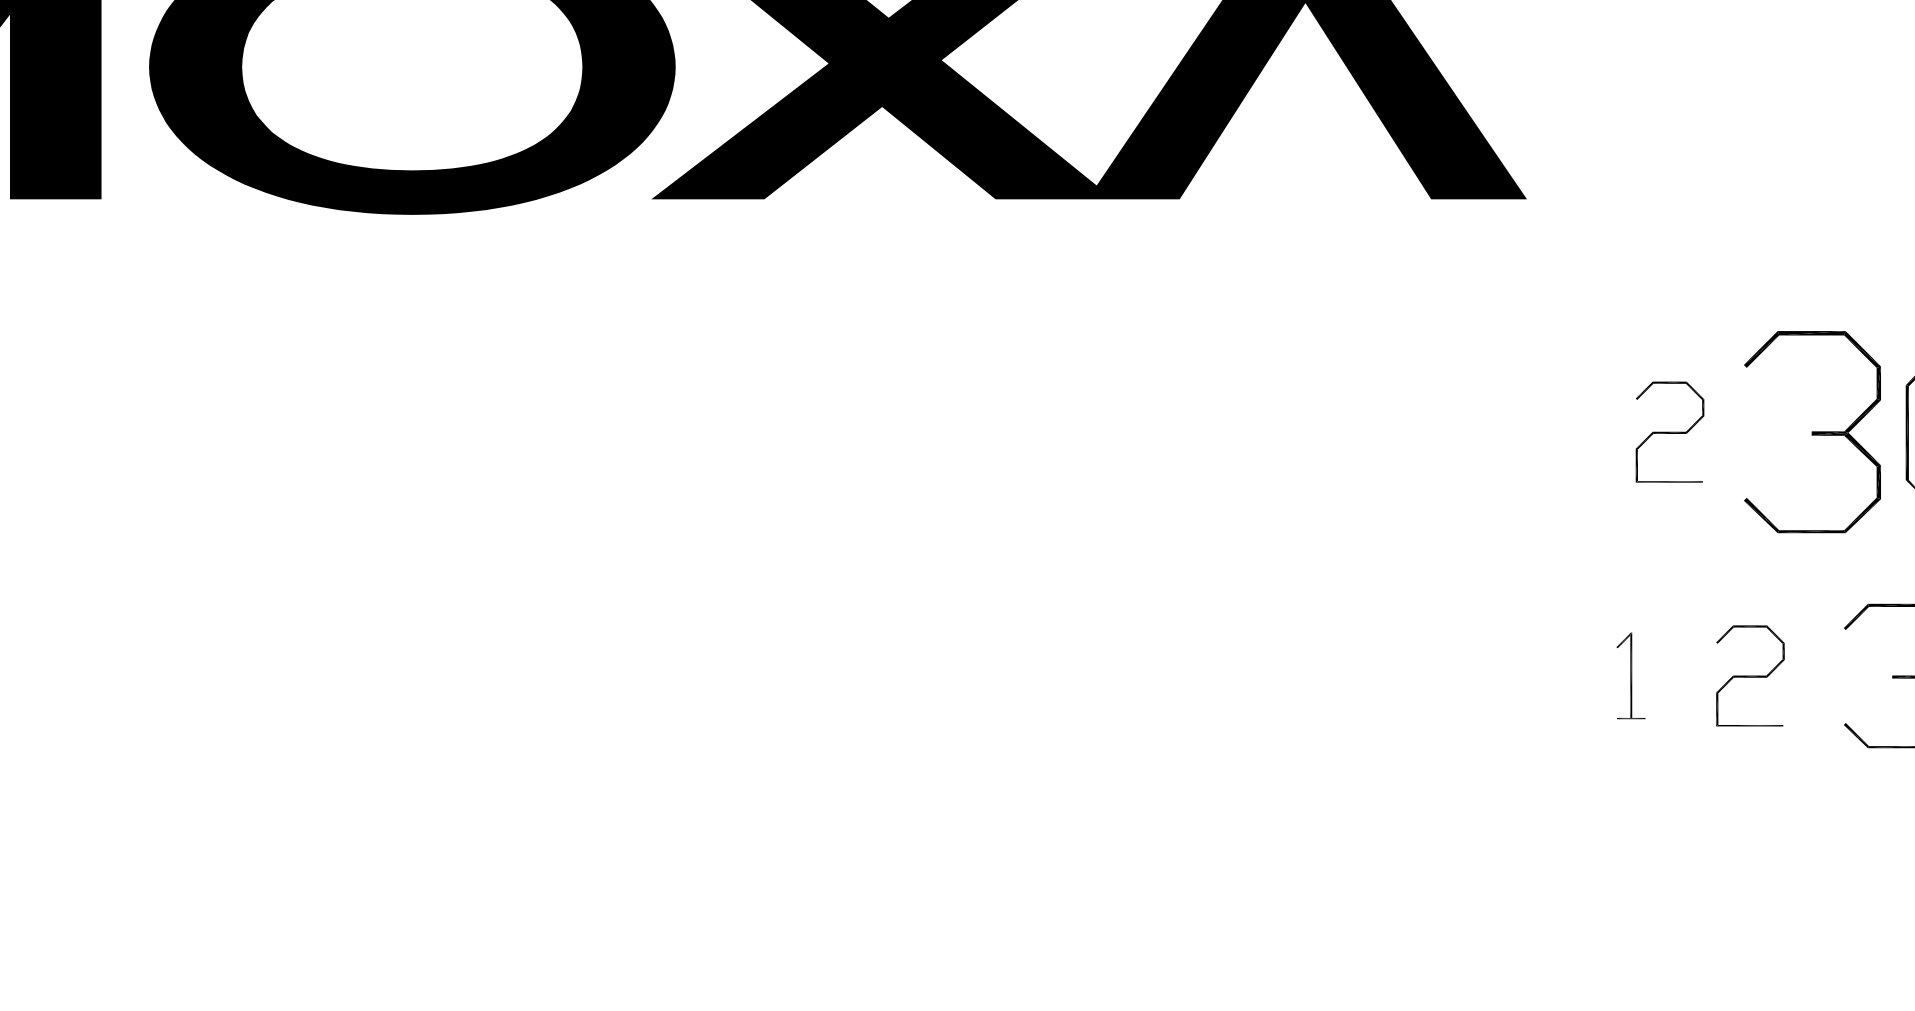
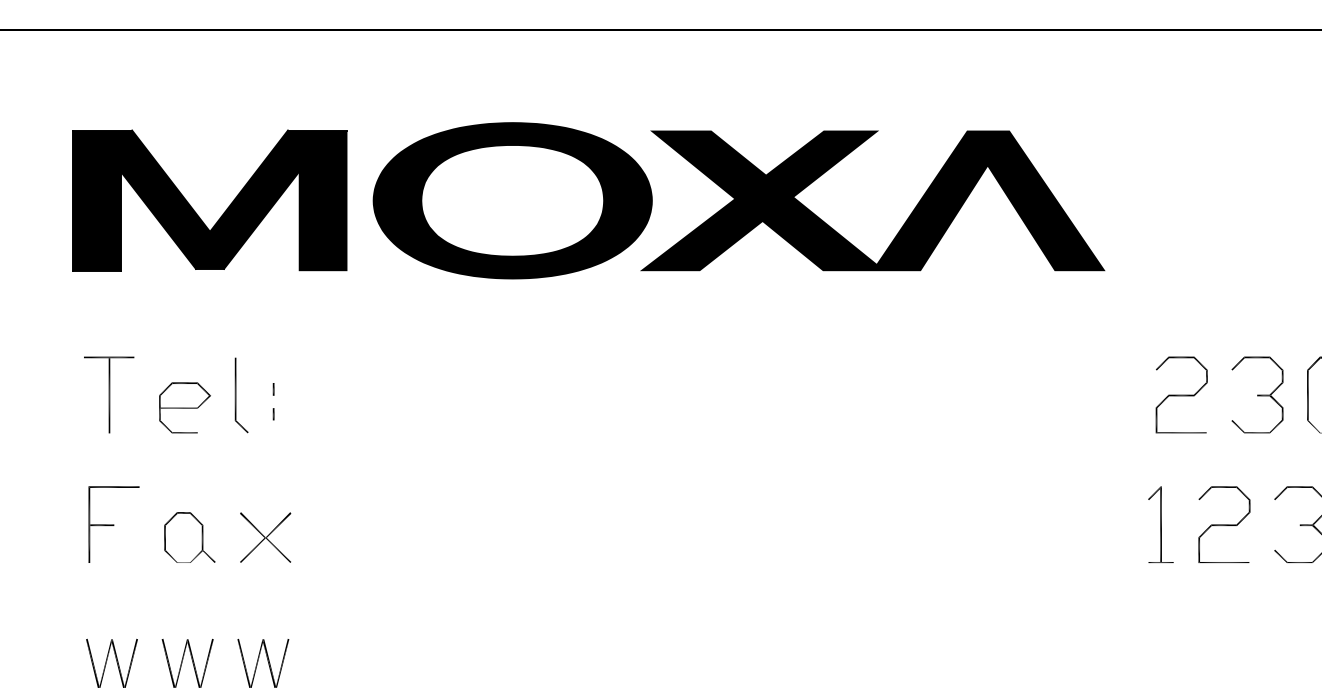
part: (1669, 431) -> (1181, 394), size x1.43
part: (1812, 431) -> (1257, 394), size x0.71
part: (1630, 675) -> (1160, 524), size x1.67
part: (1750, 675) -> (1224, 524), size x1.43

